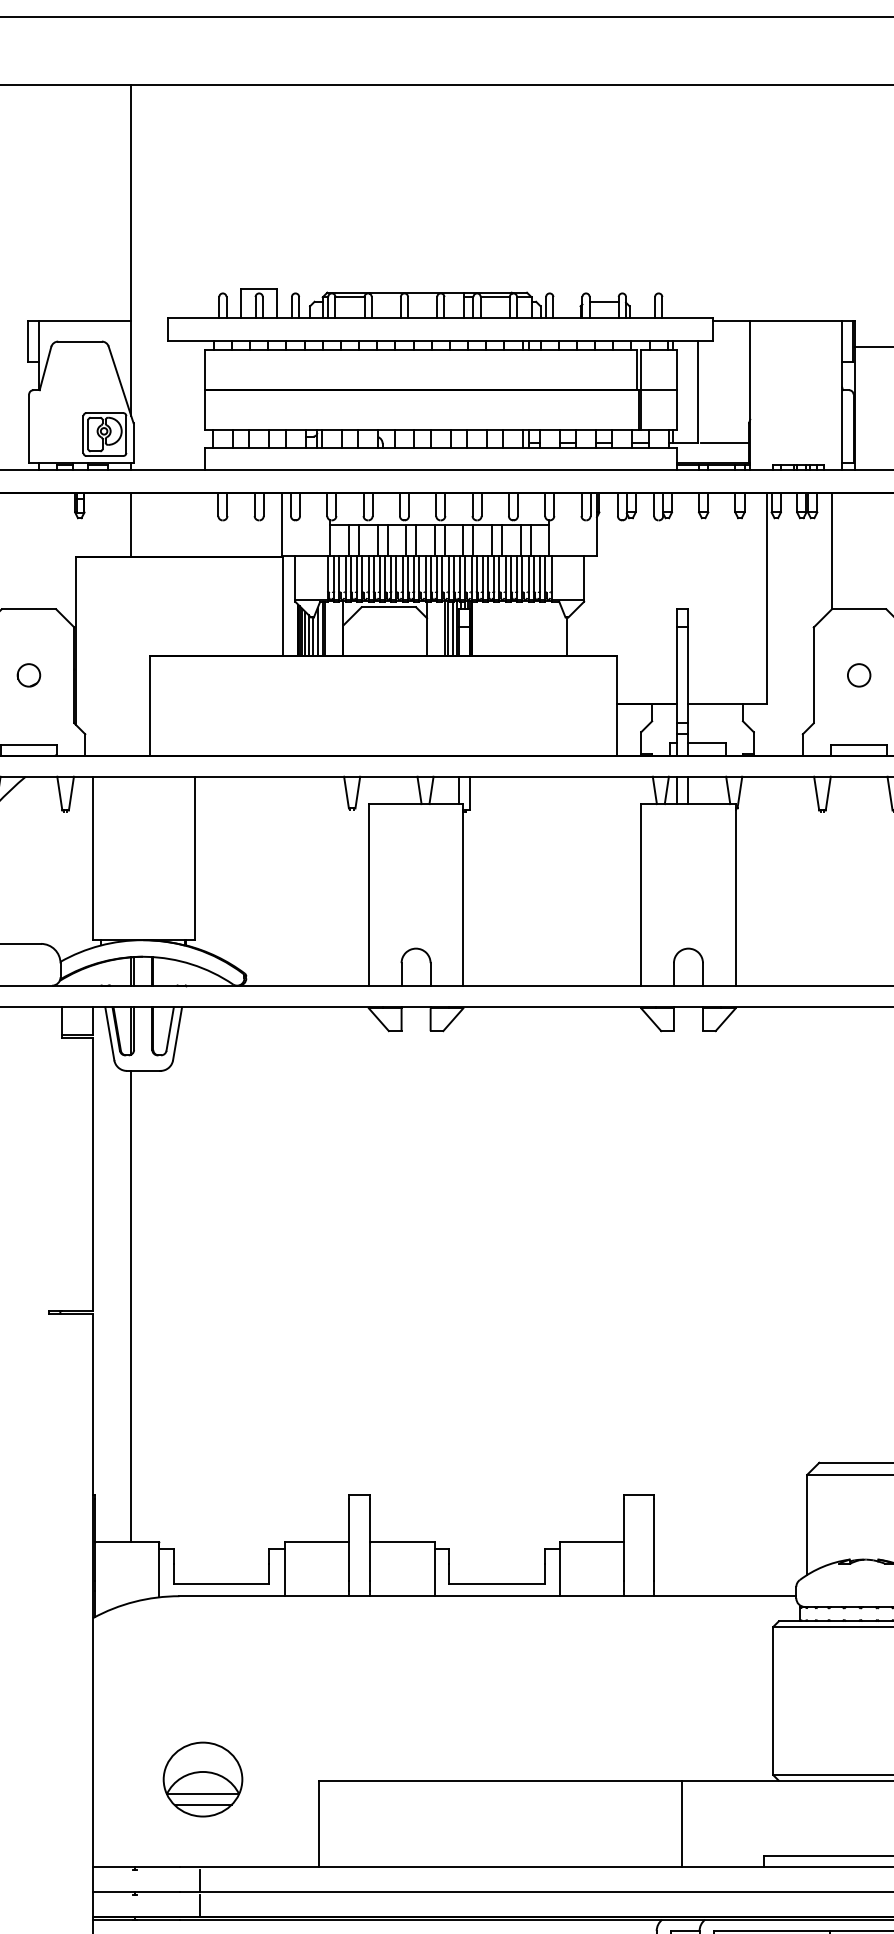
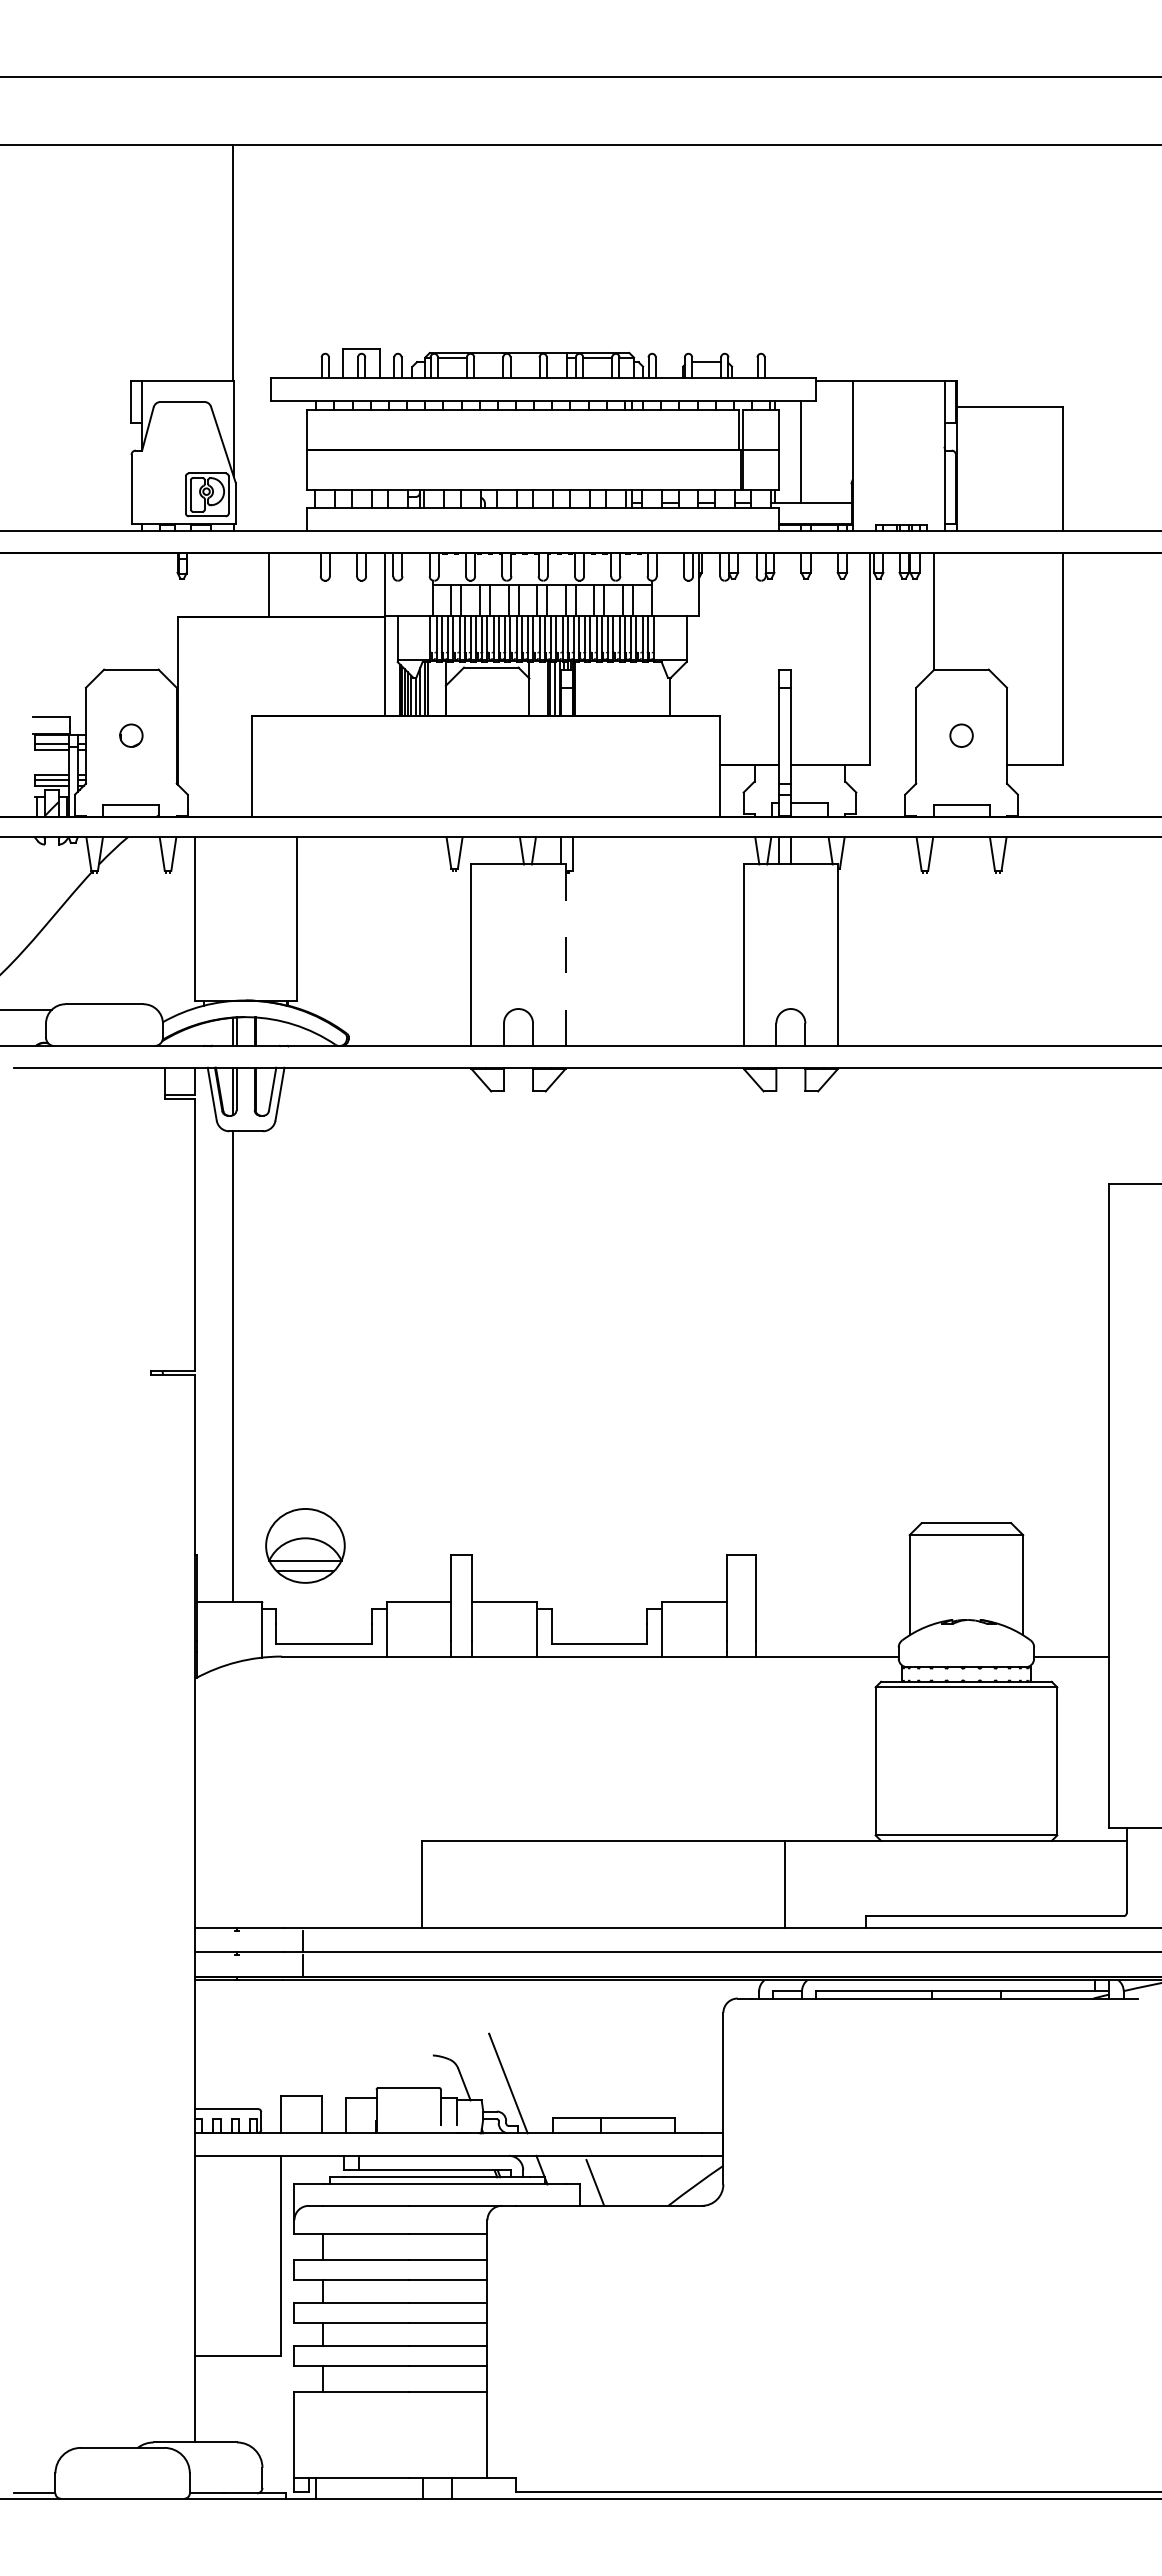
line: (131, 524) -> (269, 584), moved
line: (463, 895) -> (565, 955), solid -> dashed
part: (203, 1779) -> (305, 1545), moved

